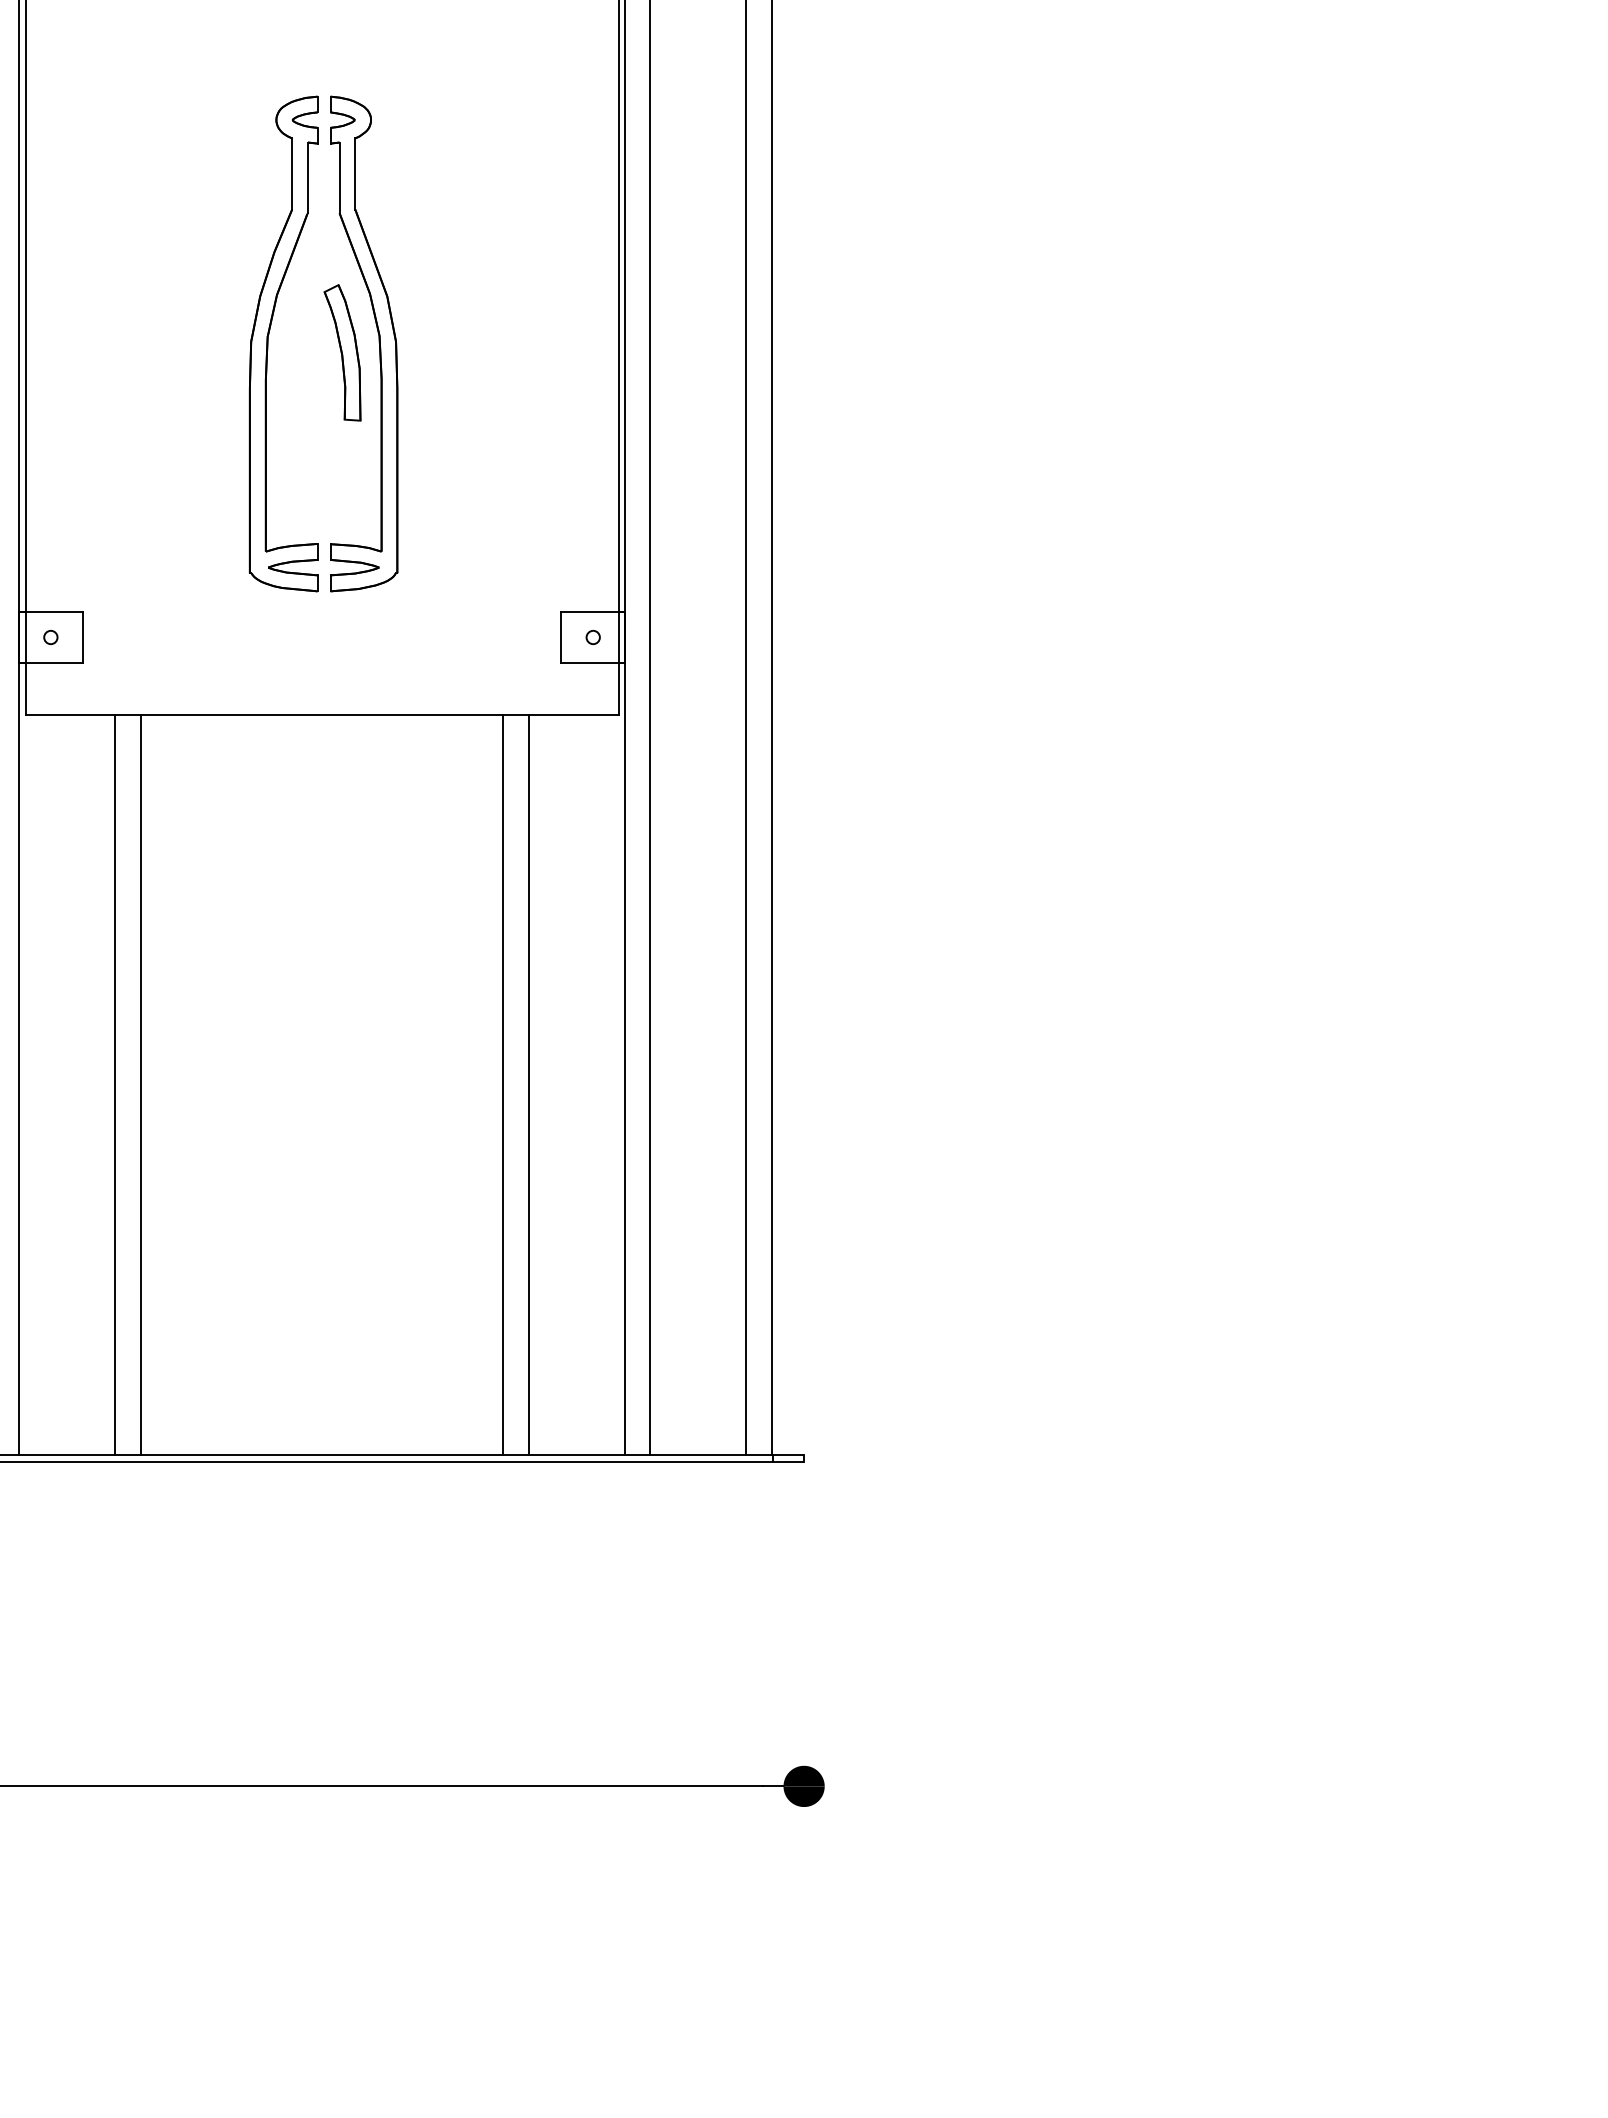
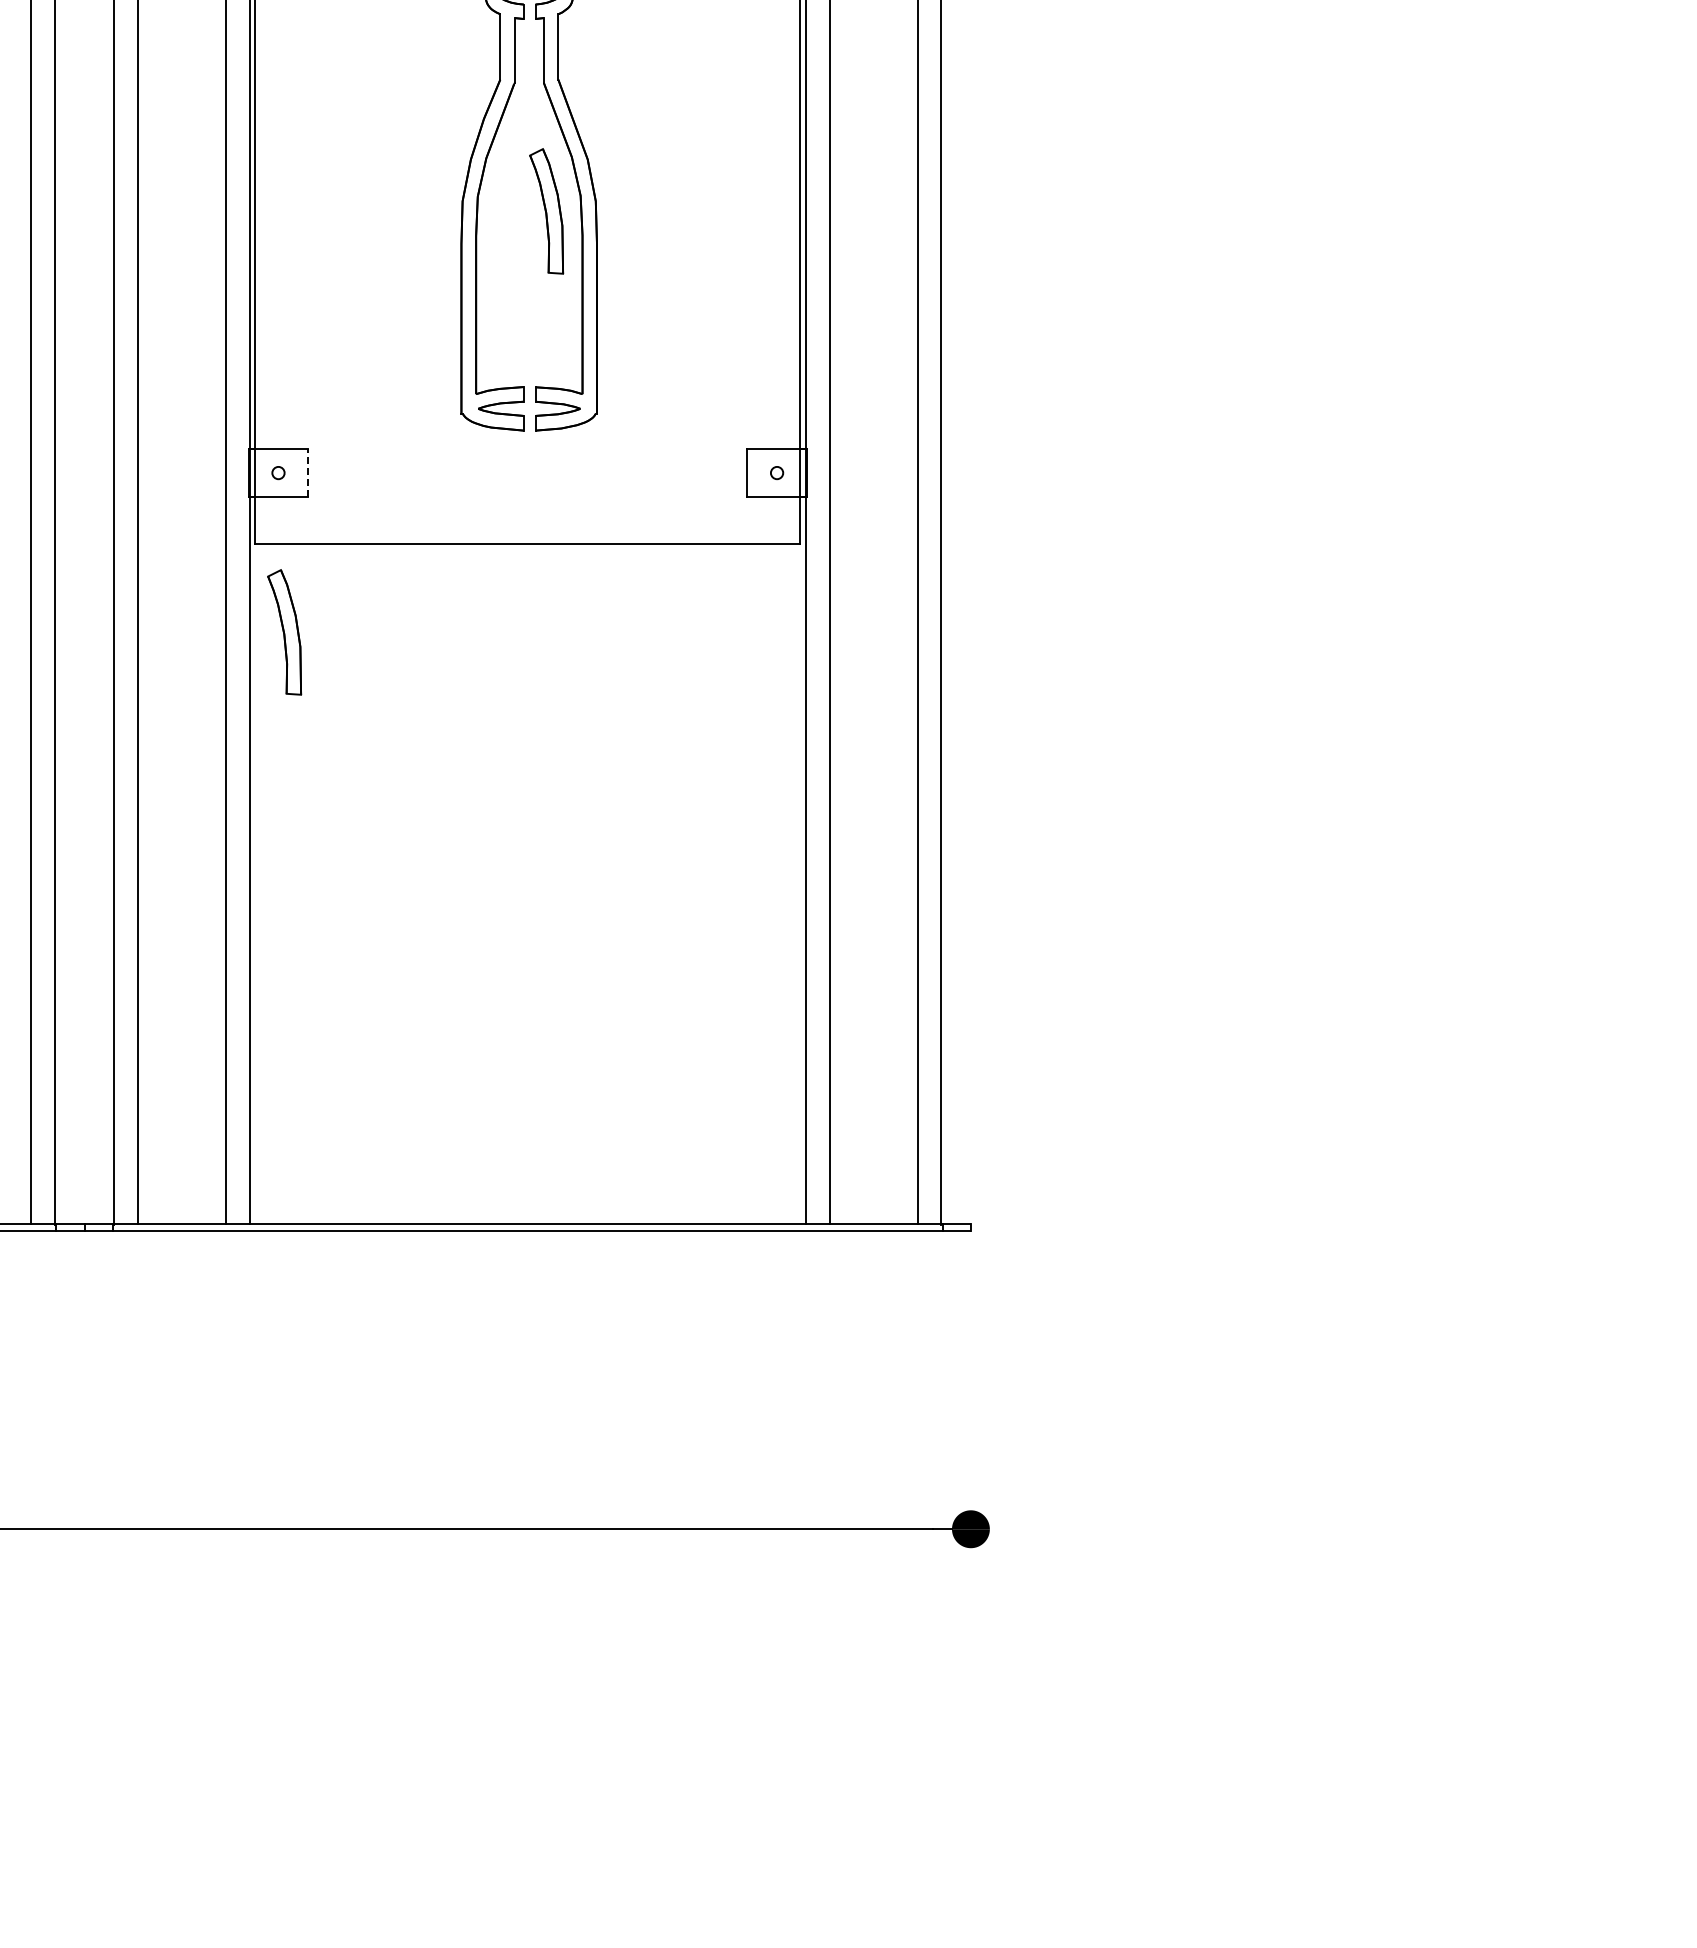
line: (83, 637) -> (308, 473), solid -> dashed
part: (57, 810) -> (284, 632), added
line: (115, 1085) -> (337, 884), removed
line: (141, 1085) -> (361, 884), removed
line: (503, 1085) -> (694, 884), removed
line: (529, 1085) -> (718, 884), removed

